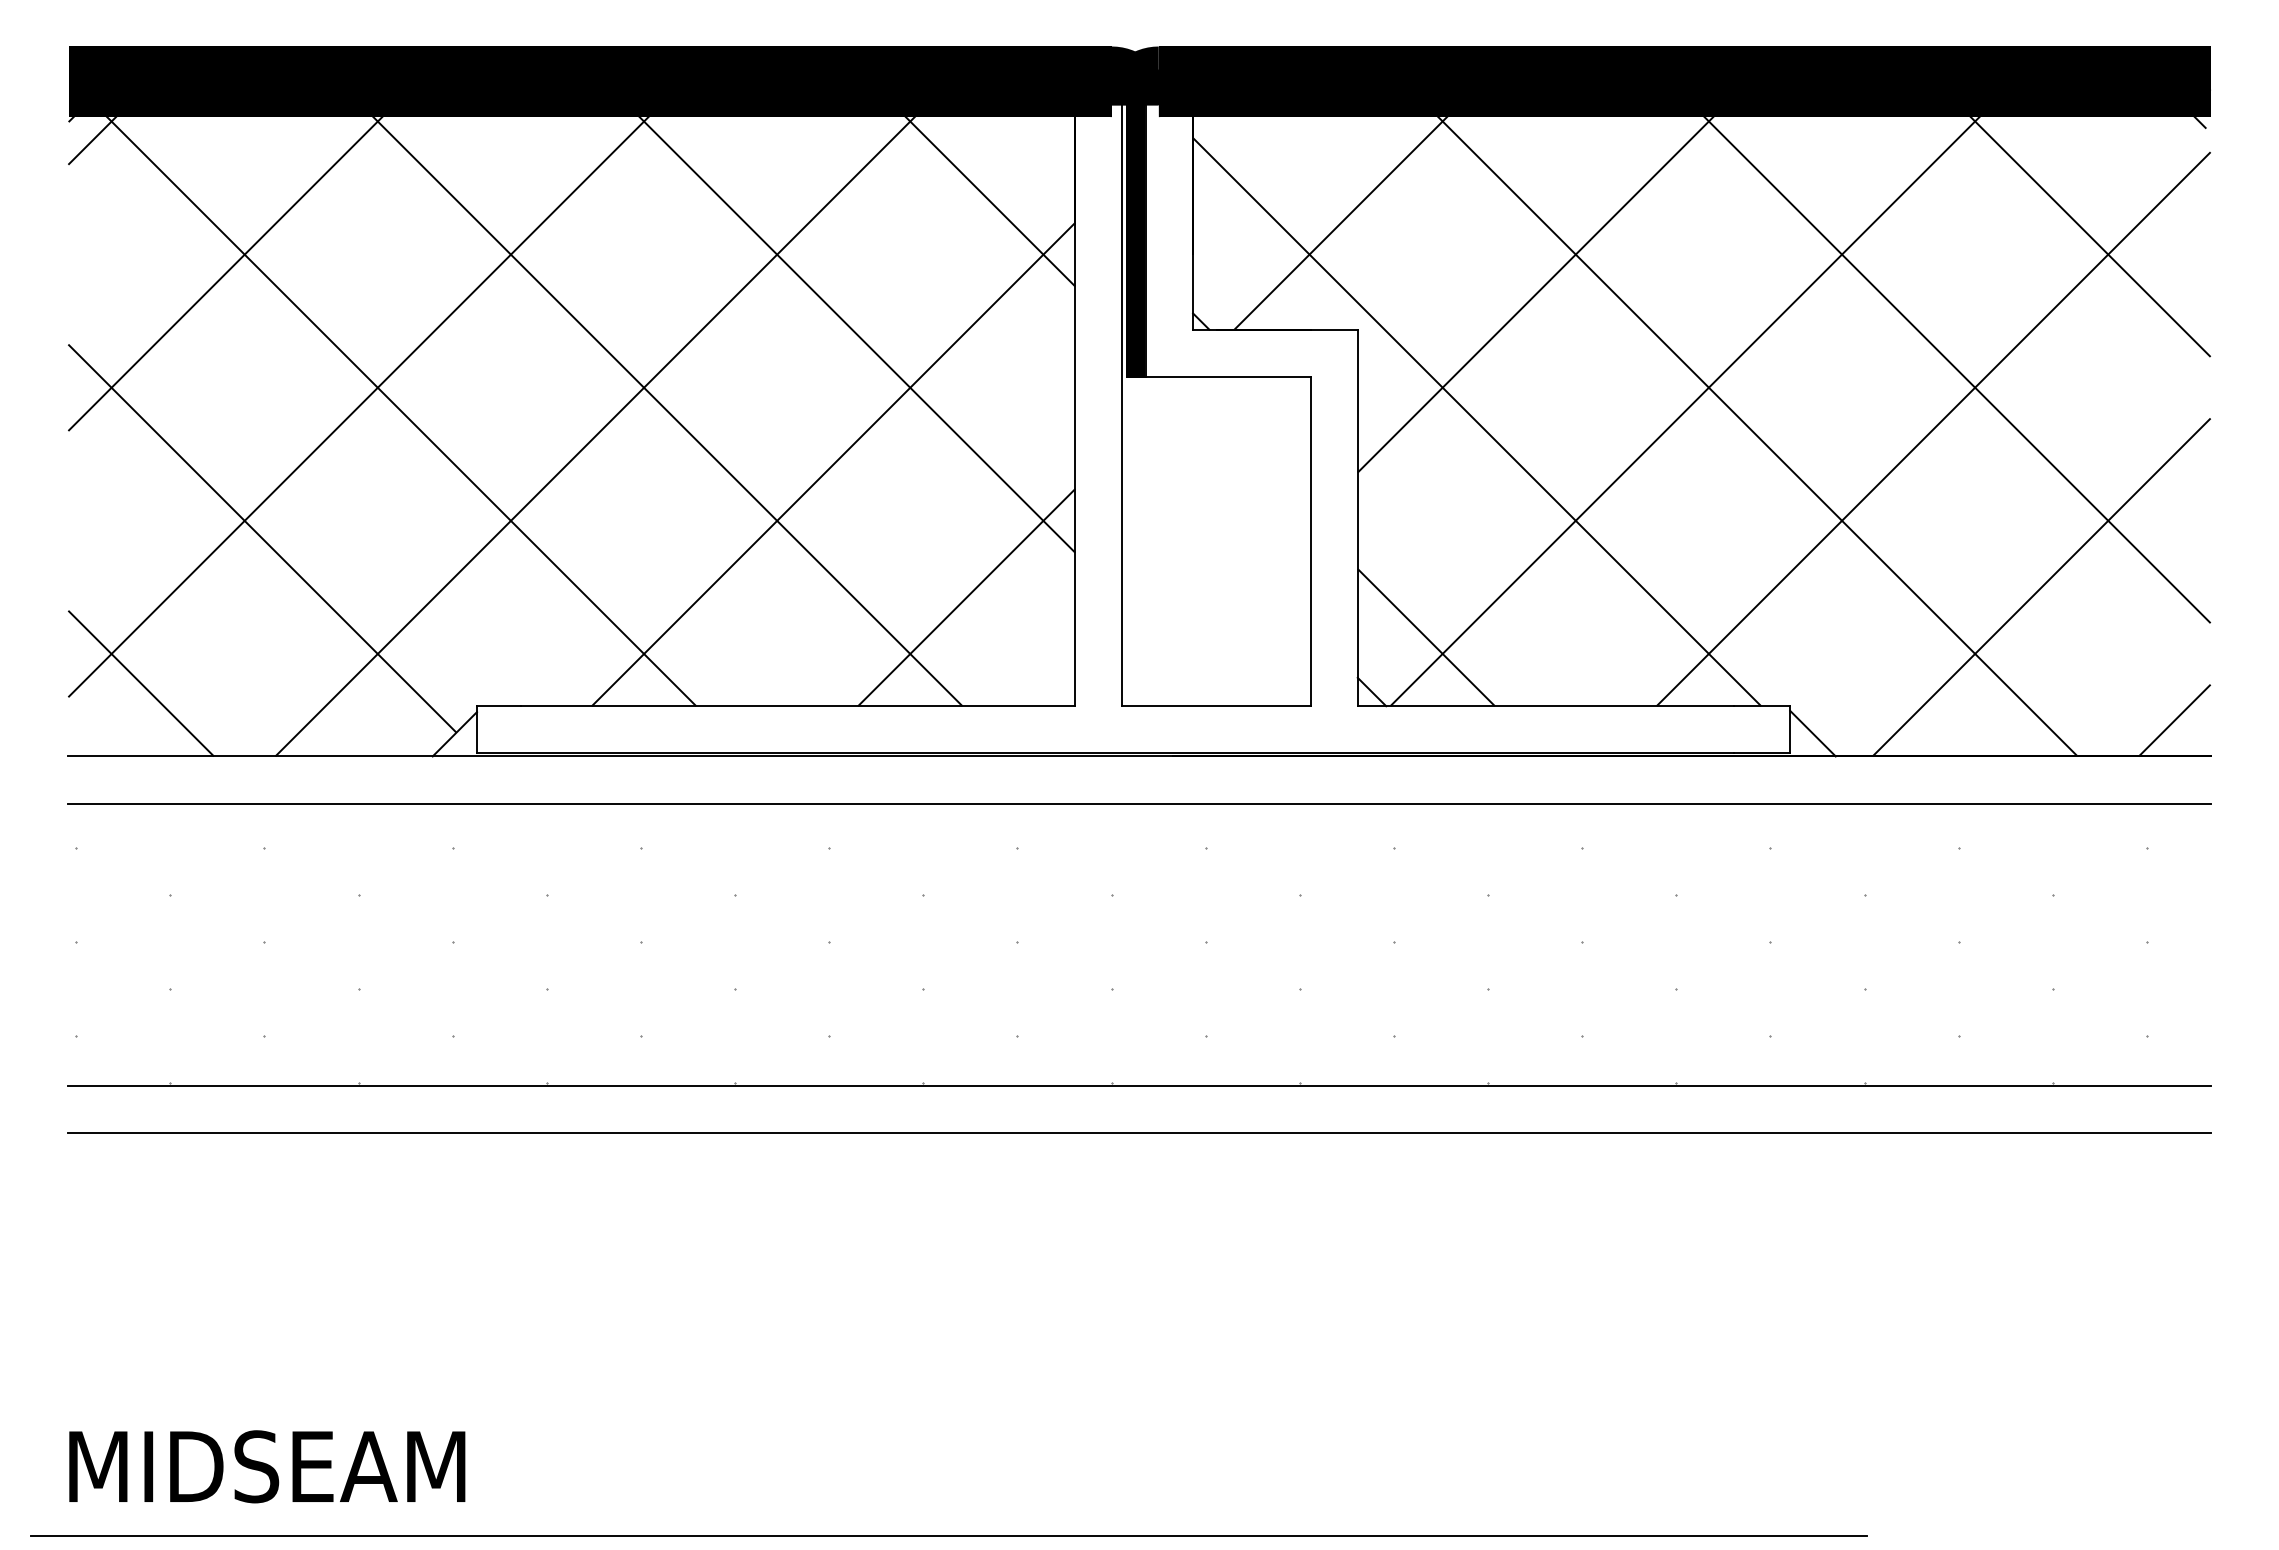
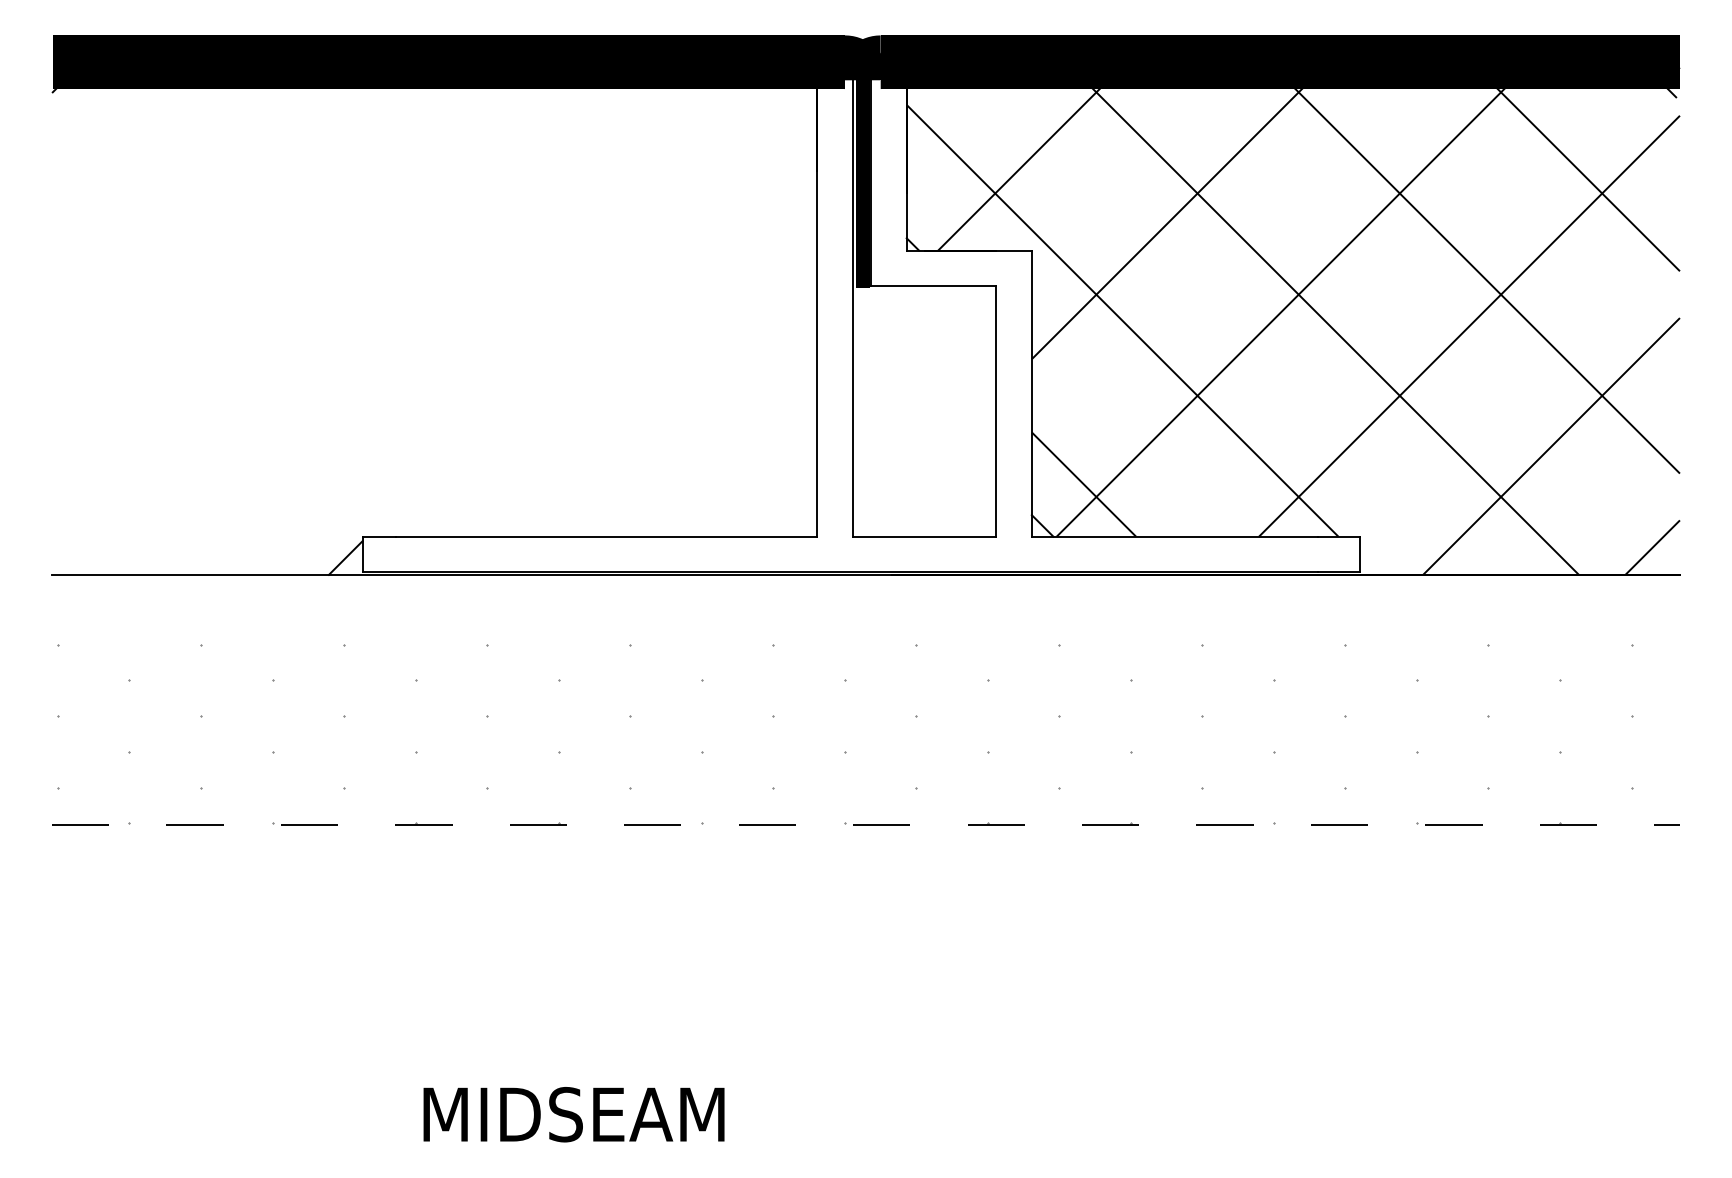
hatch: (571, 418) -> (434, 318), removed
line: (1812, 733) -> (1377, 557), removed
line: (1139, 803) -> (866, 610), removed
line: (1139, 1085) -> (866, 824), solid -> dashed
line: (1139, 1132) -> (866, 860), removed
text: (267, 1466) -> (574, 1114), moved
line: (948, 1536) -> (720, 1167), removed

